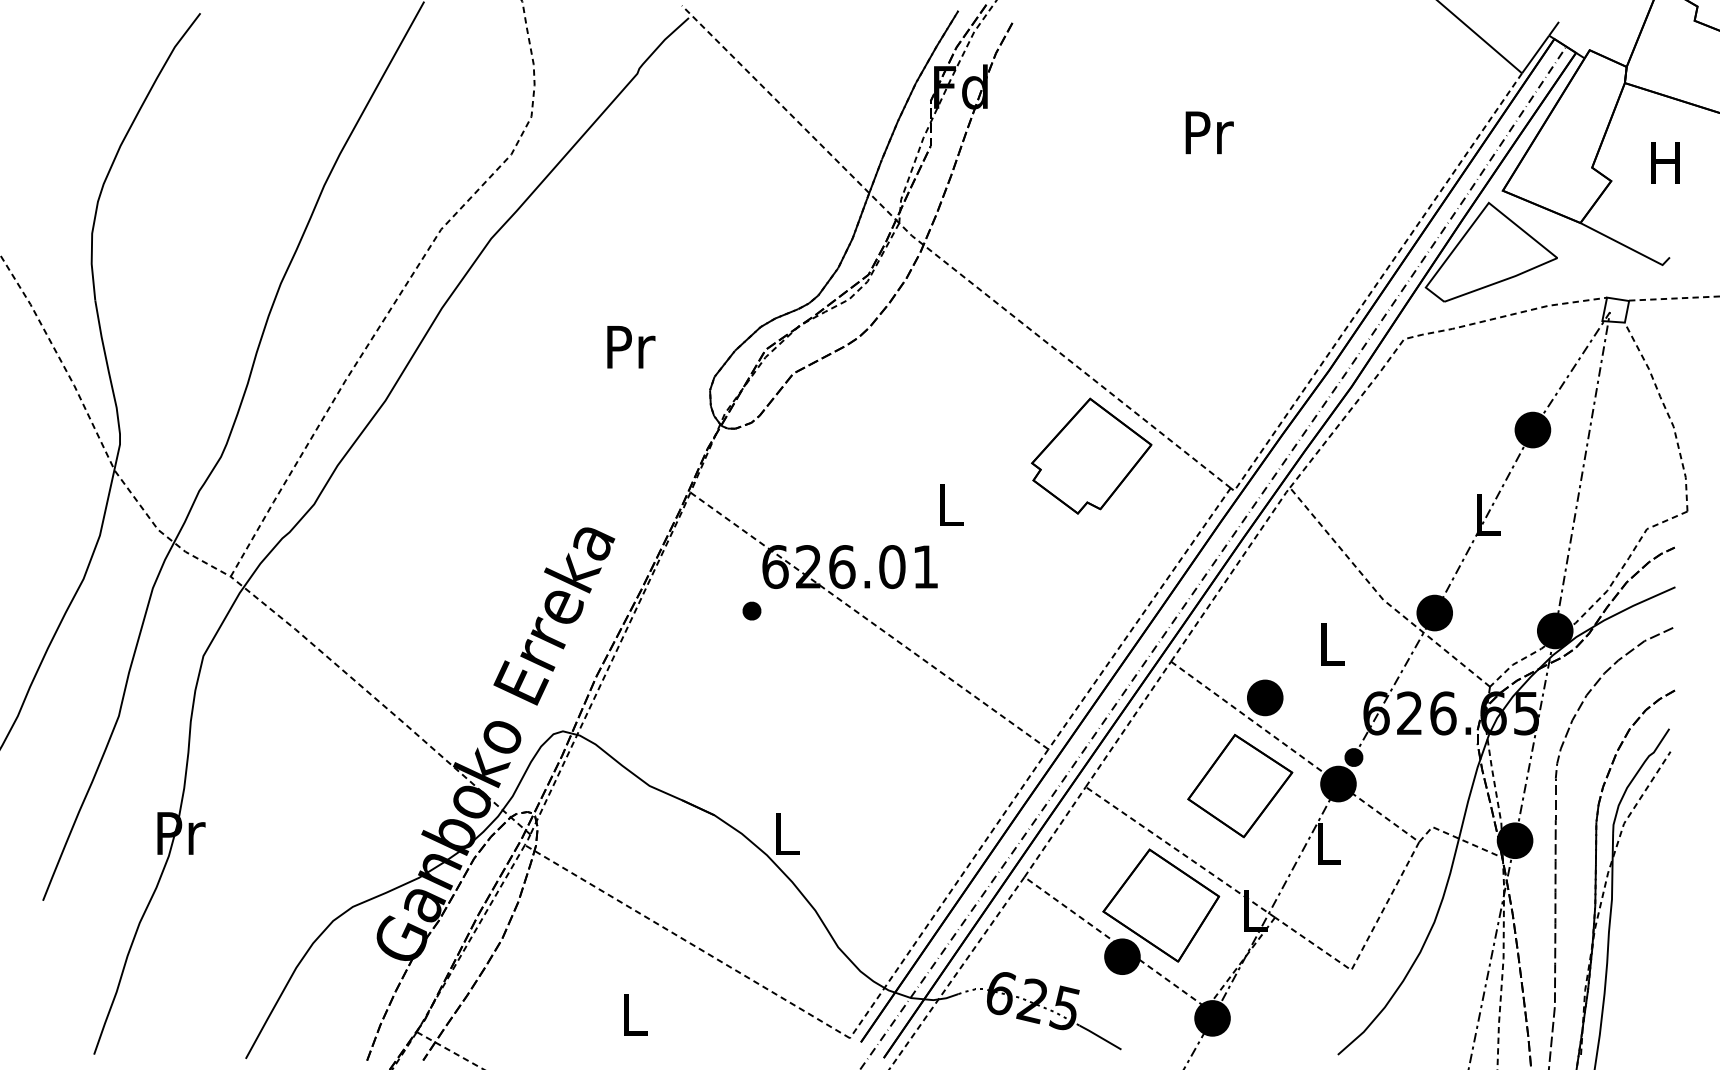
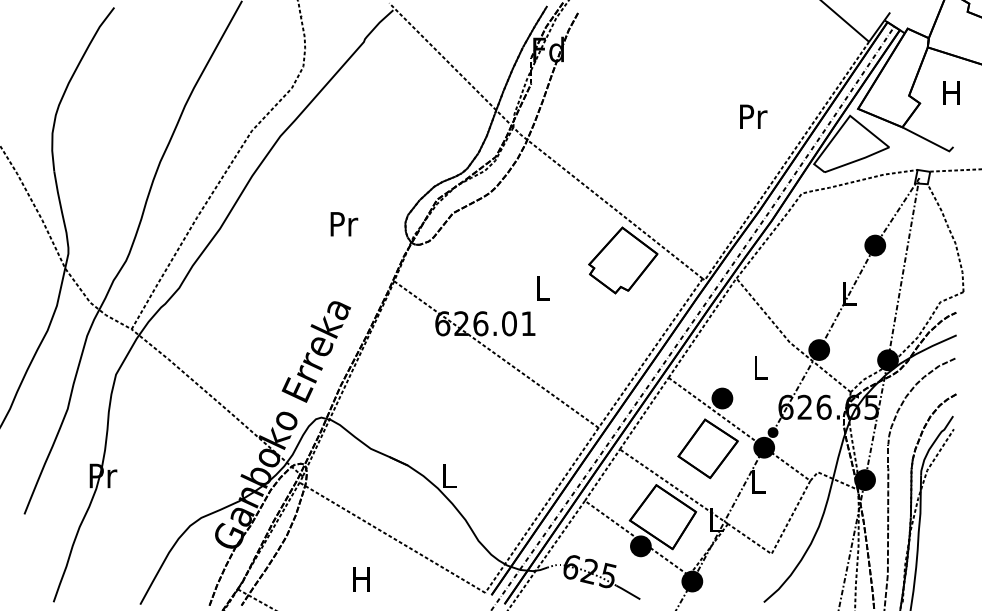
text: (1209, 132) -> (753, 116), moved
text: (631, 347) -> (344, 224), moved
part: (752, 610) -> (429, 348), removed
text: (633, 1014) -> (361, 579), L -> H

